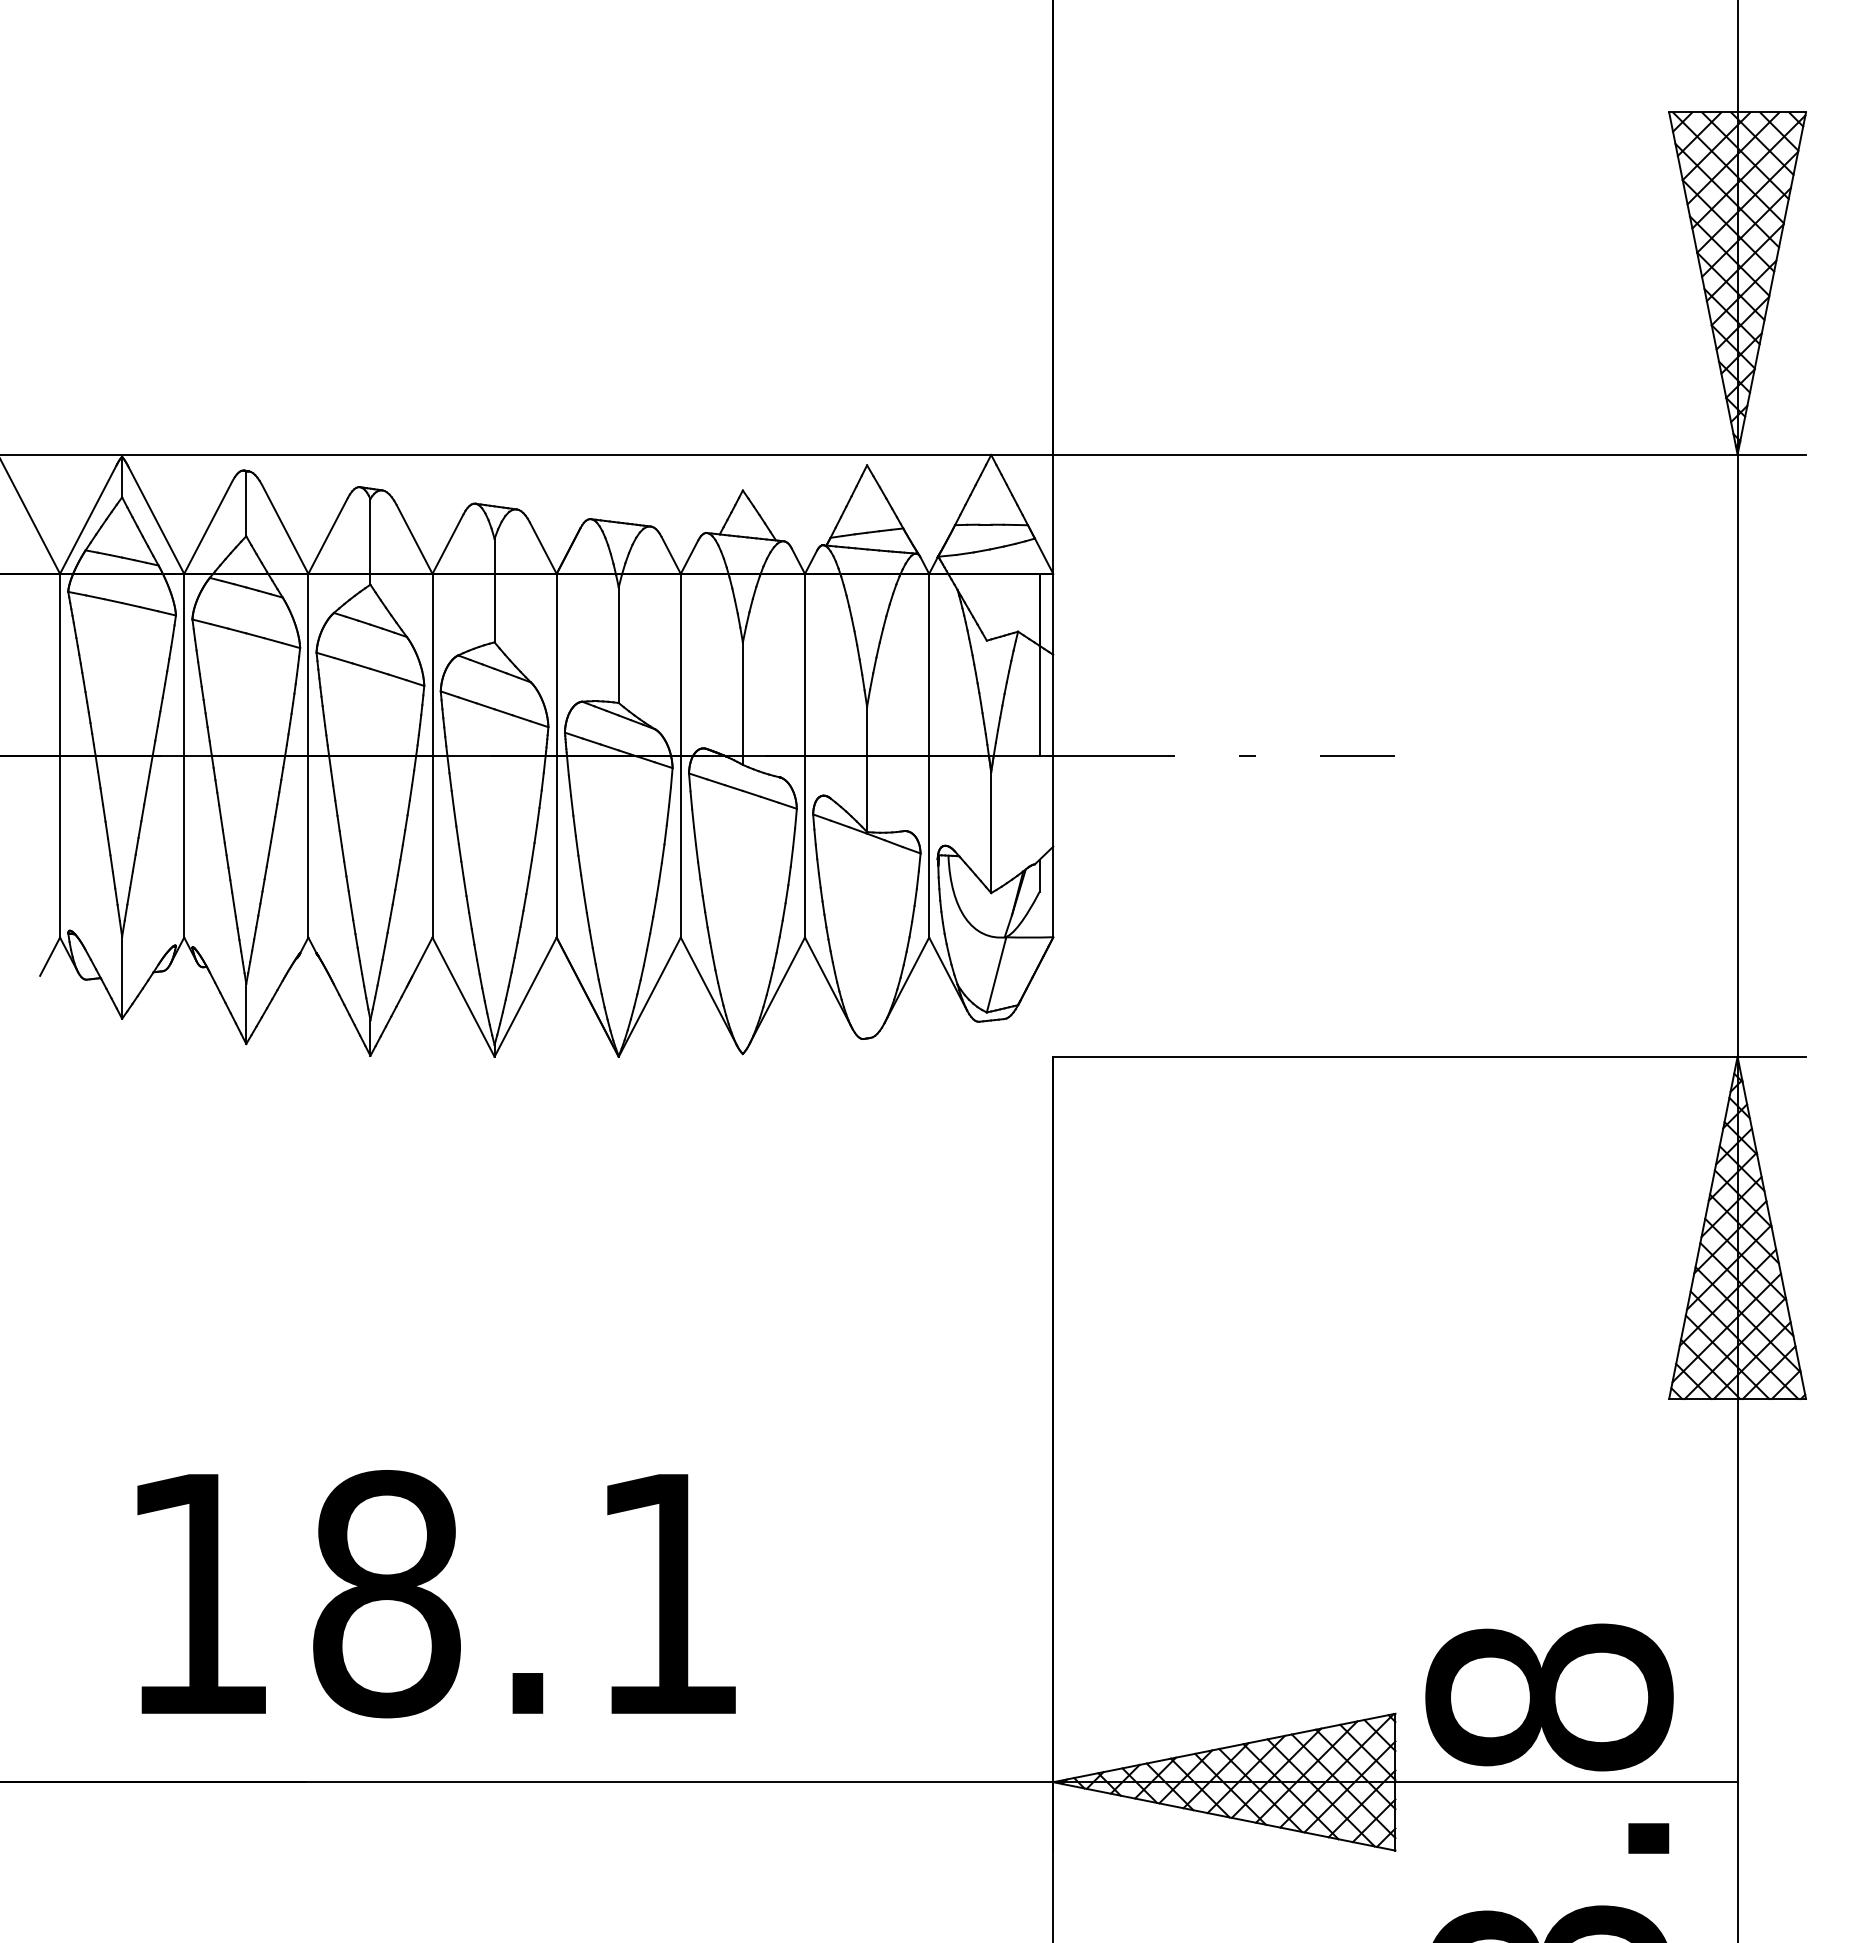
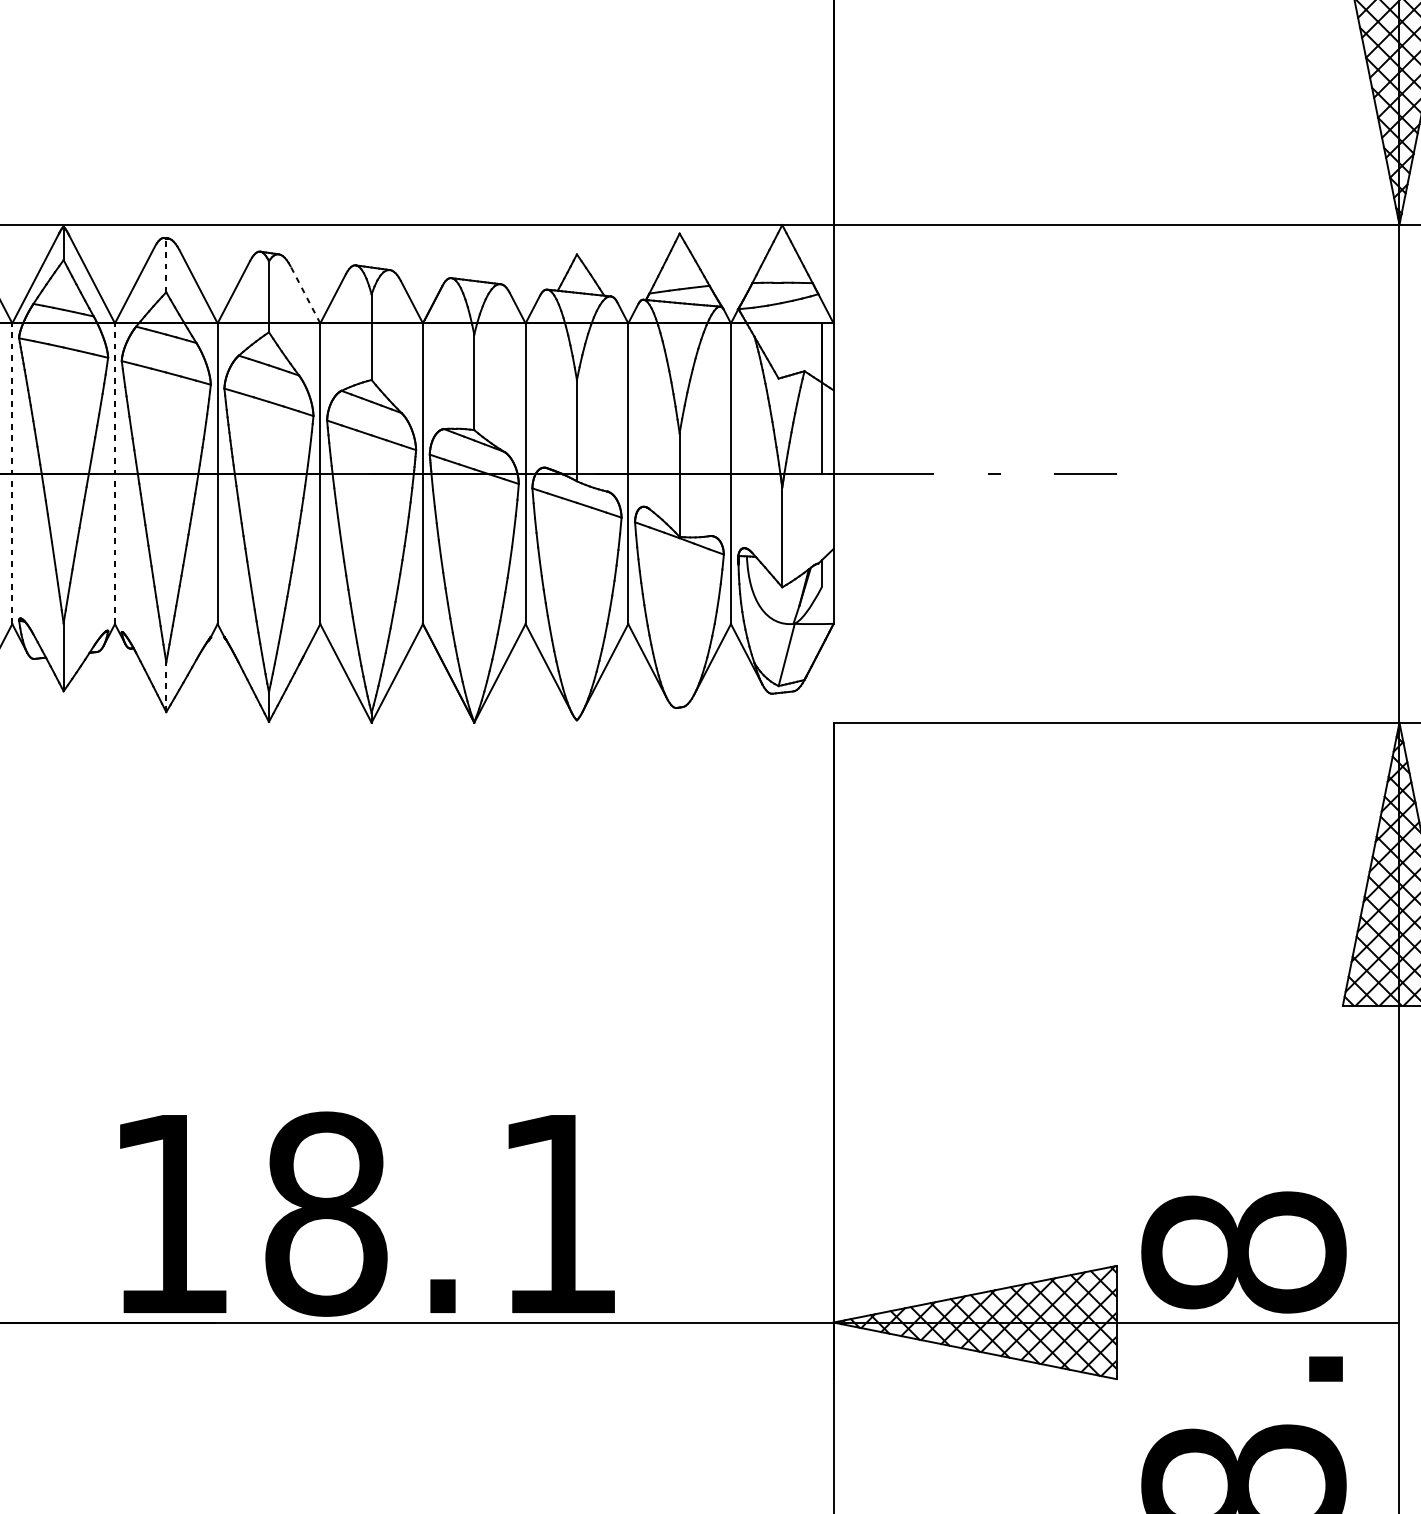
line: (246, 503) -> (166, 265), solid -> dashed
line: (414, 539) -> (305, 294), solid -> dashed
line: (60, 755) -> (12, 473), solid -> dashed
line: (184, 755) -> (115, 473), solid -> dashed
line: (246, 1013) -> (166, 686), solid -> dashed
text: (436, 1594) -> (367, 1214), moved

